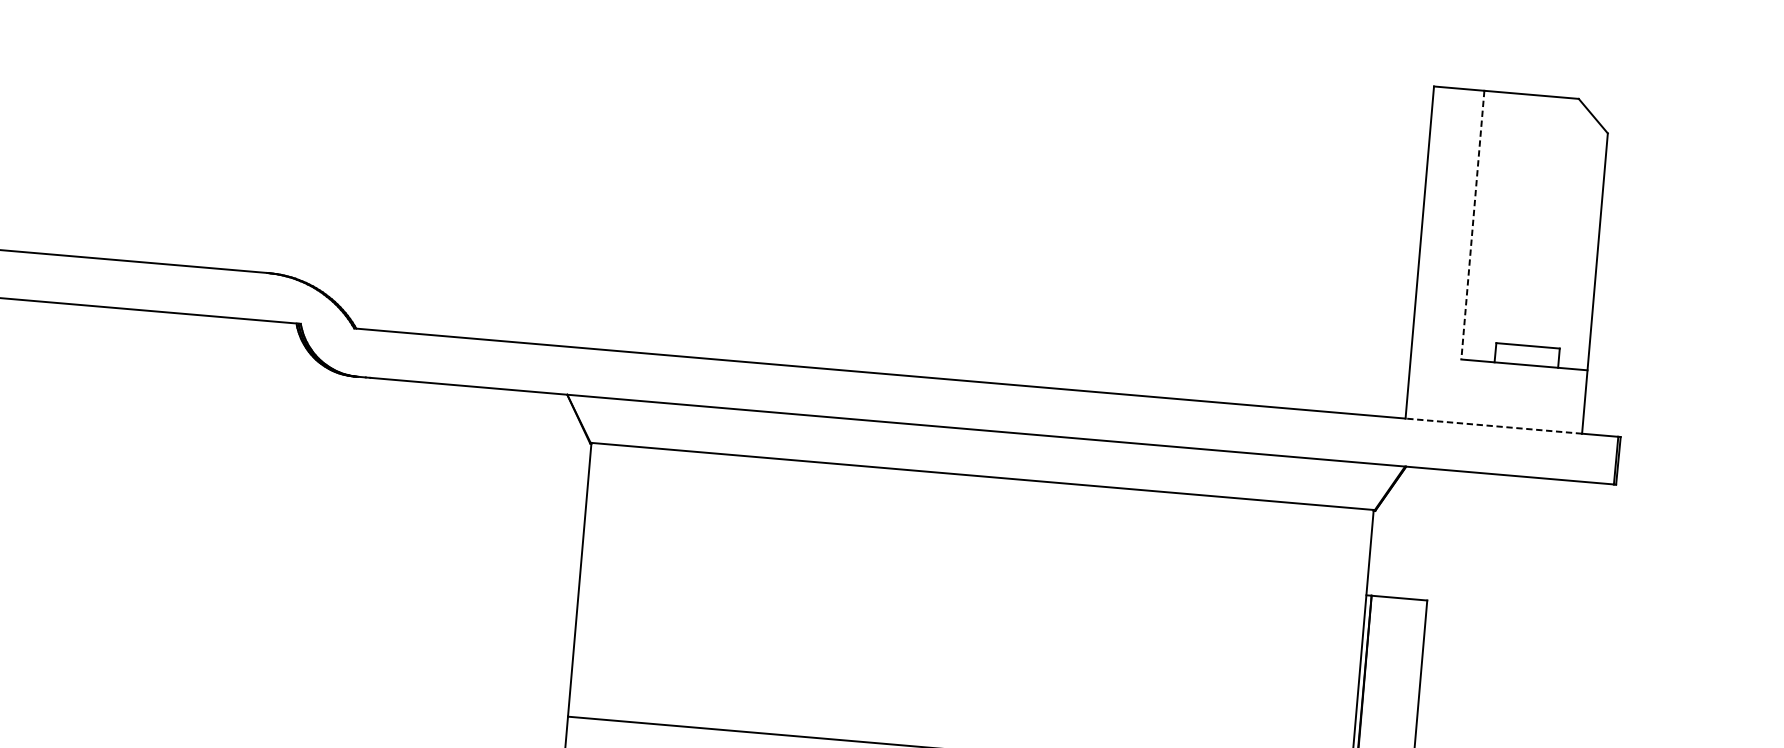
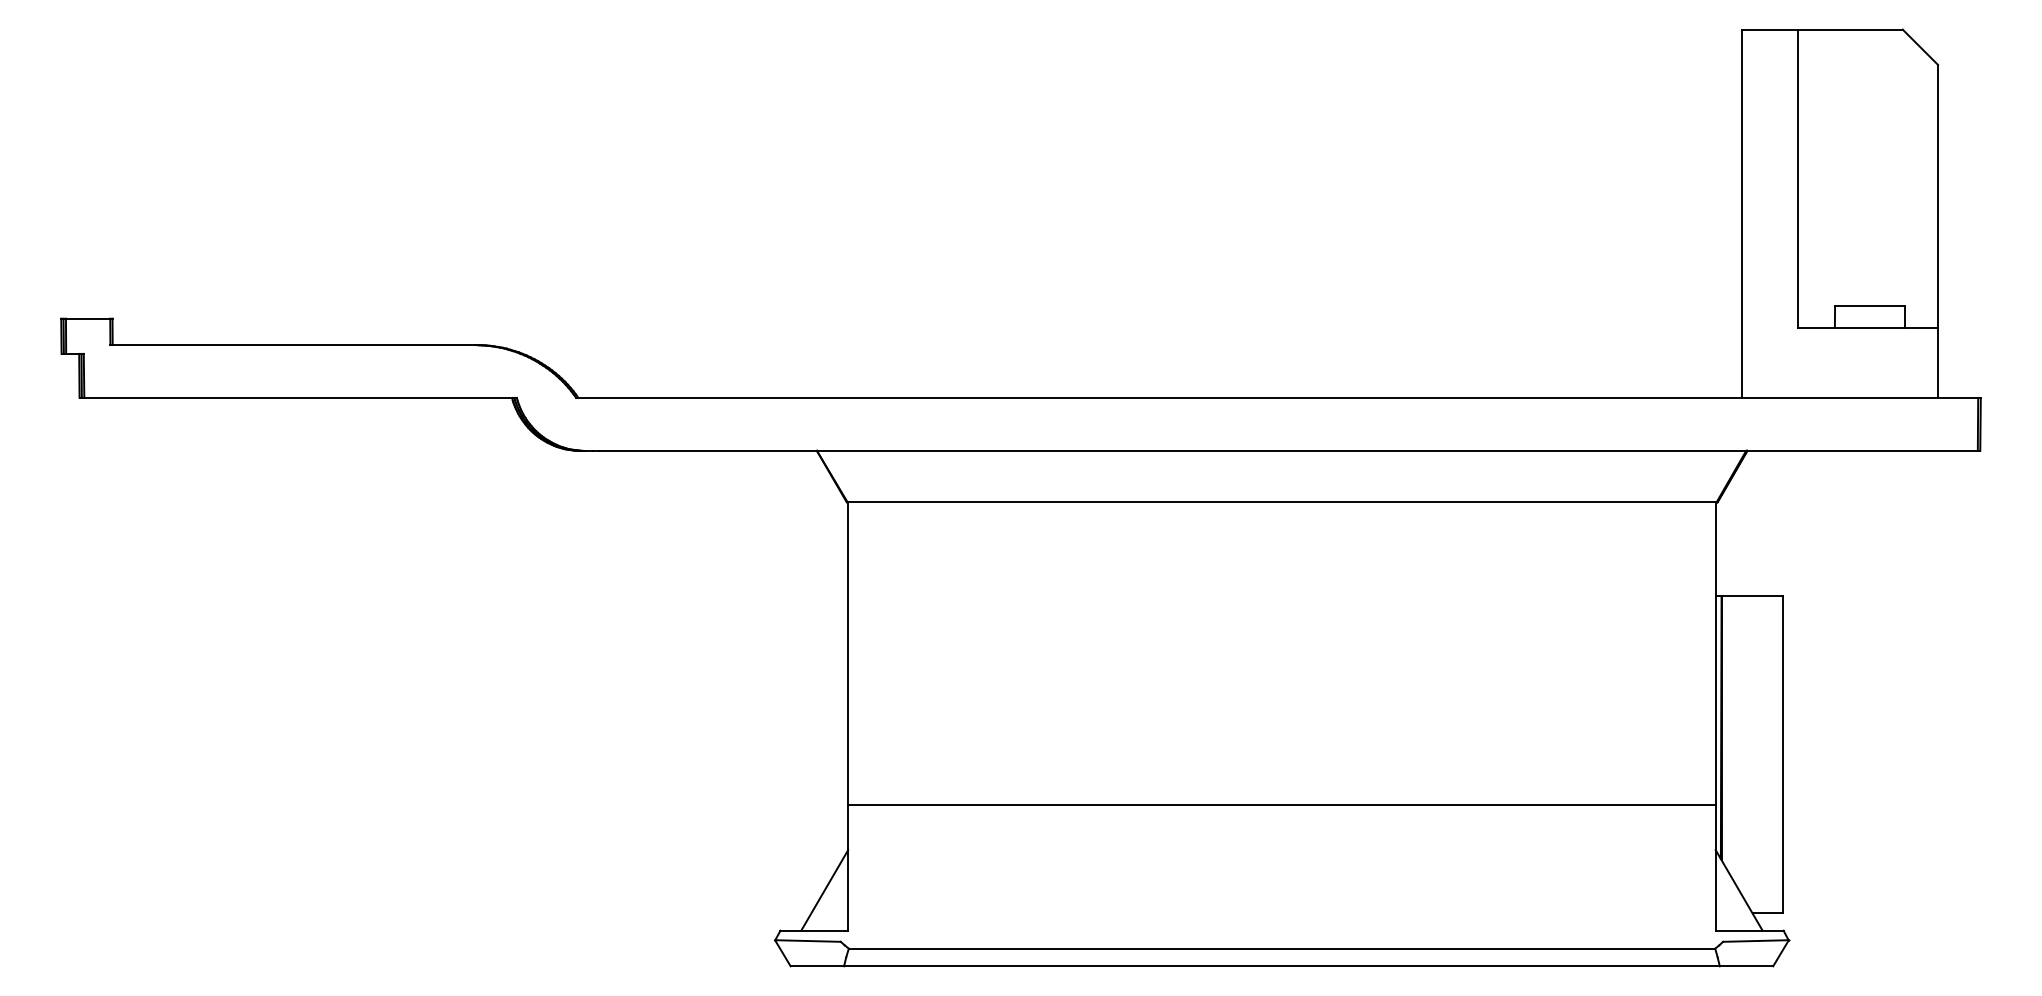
line: (1473, 225) -> (1798, 179), dashed -> solid
line: (1494, 425) -> (1840, 397), dashed -> solid

